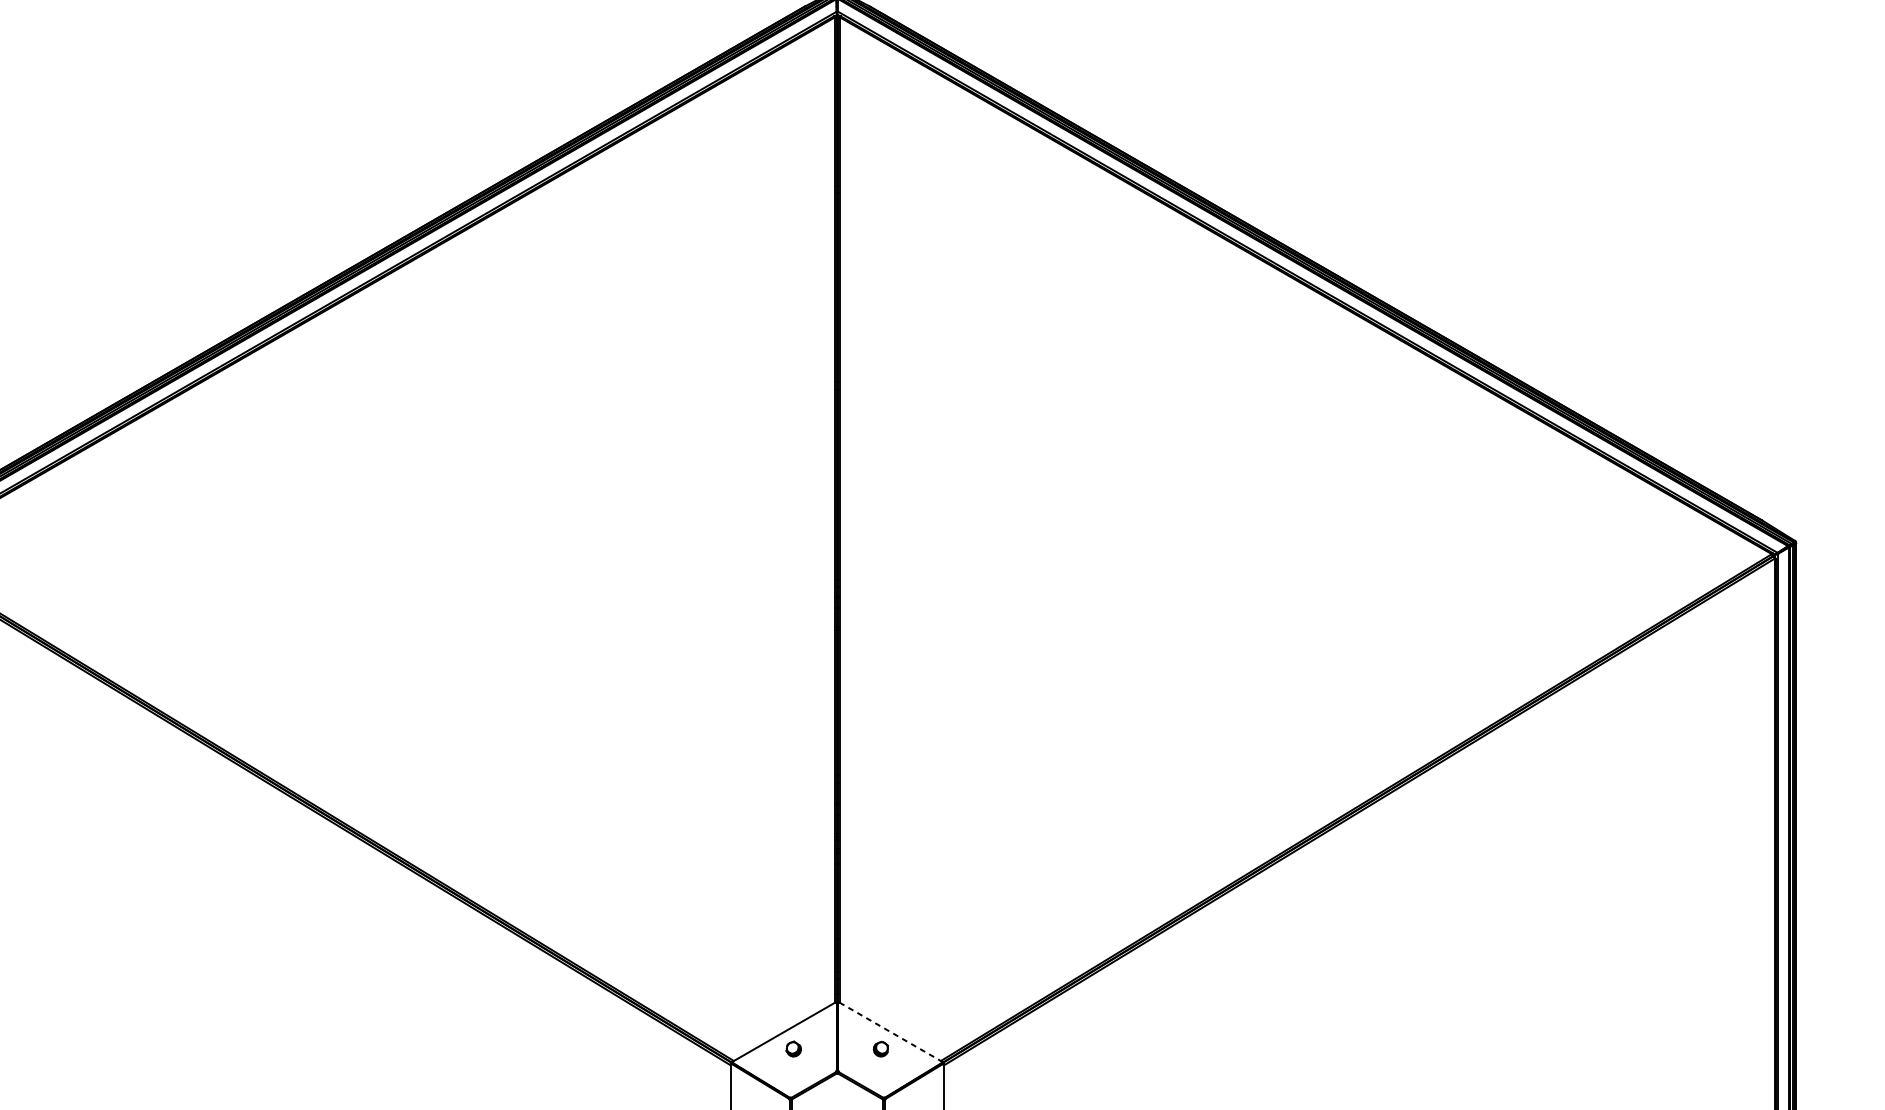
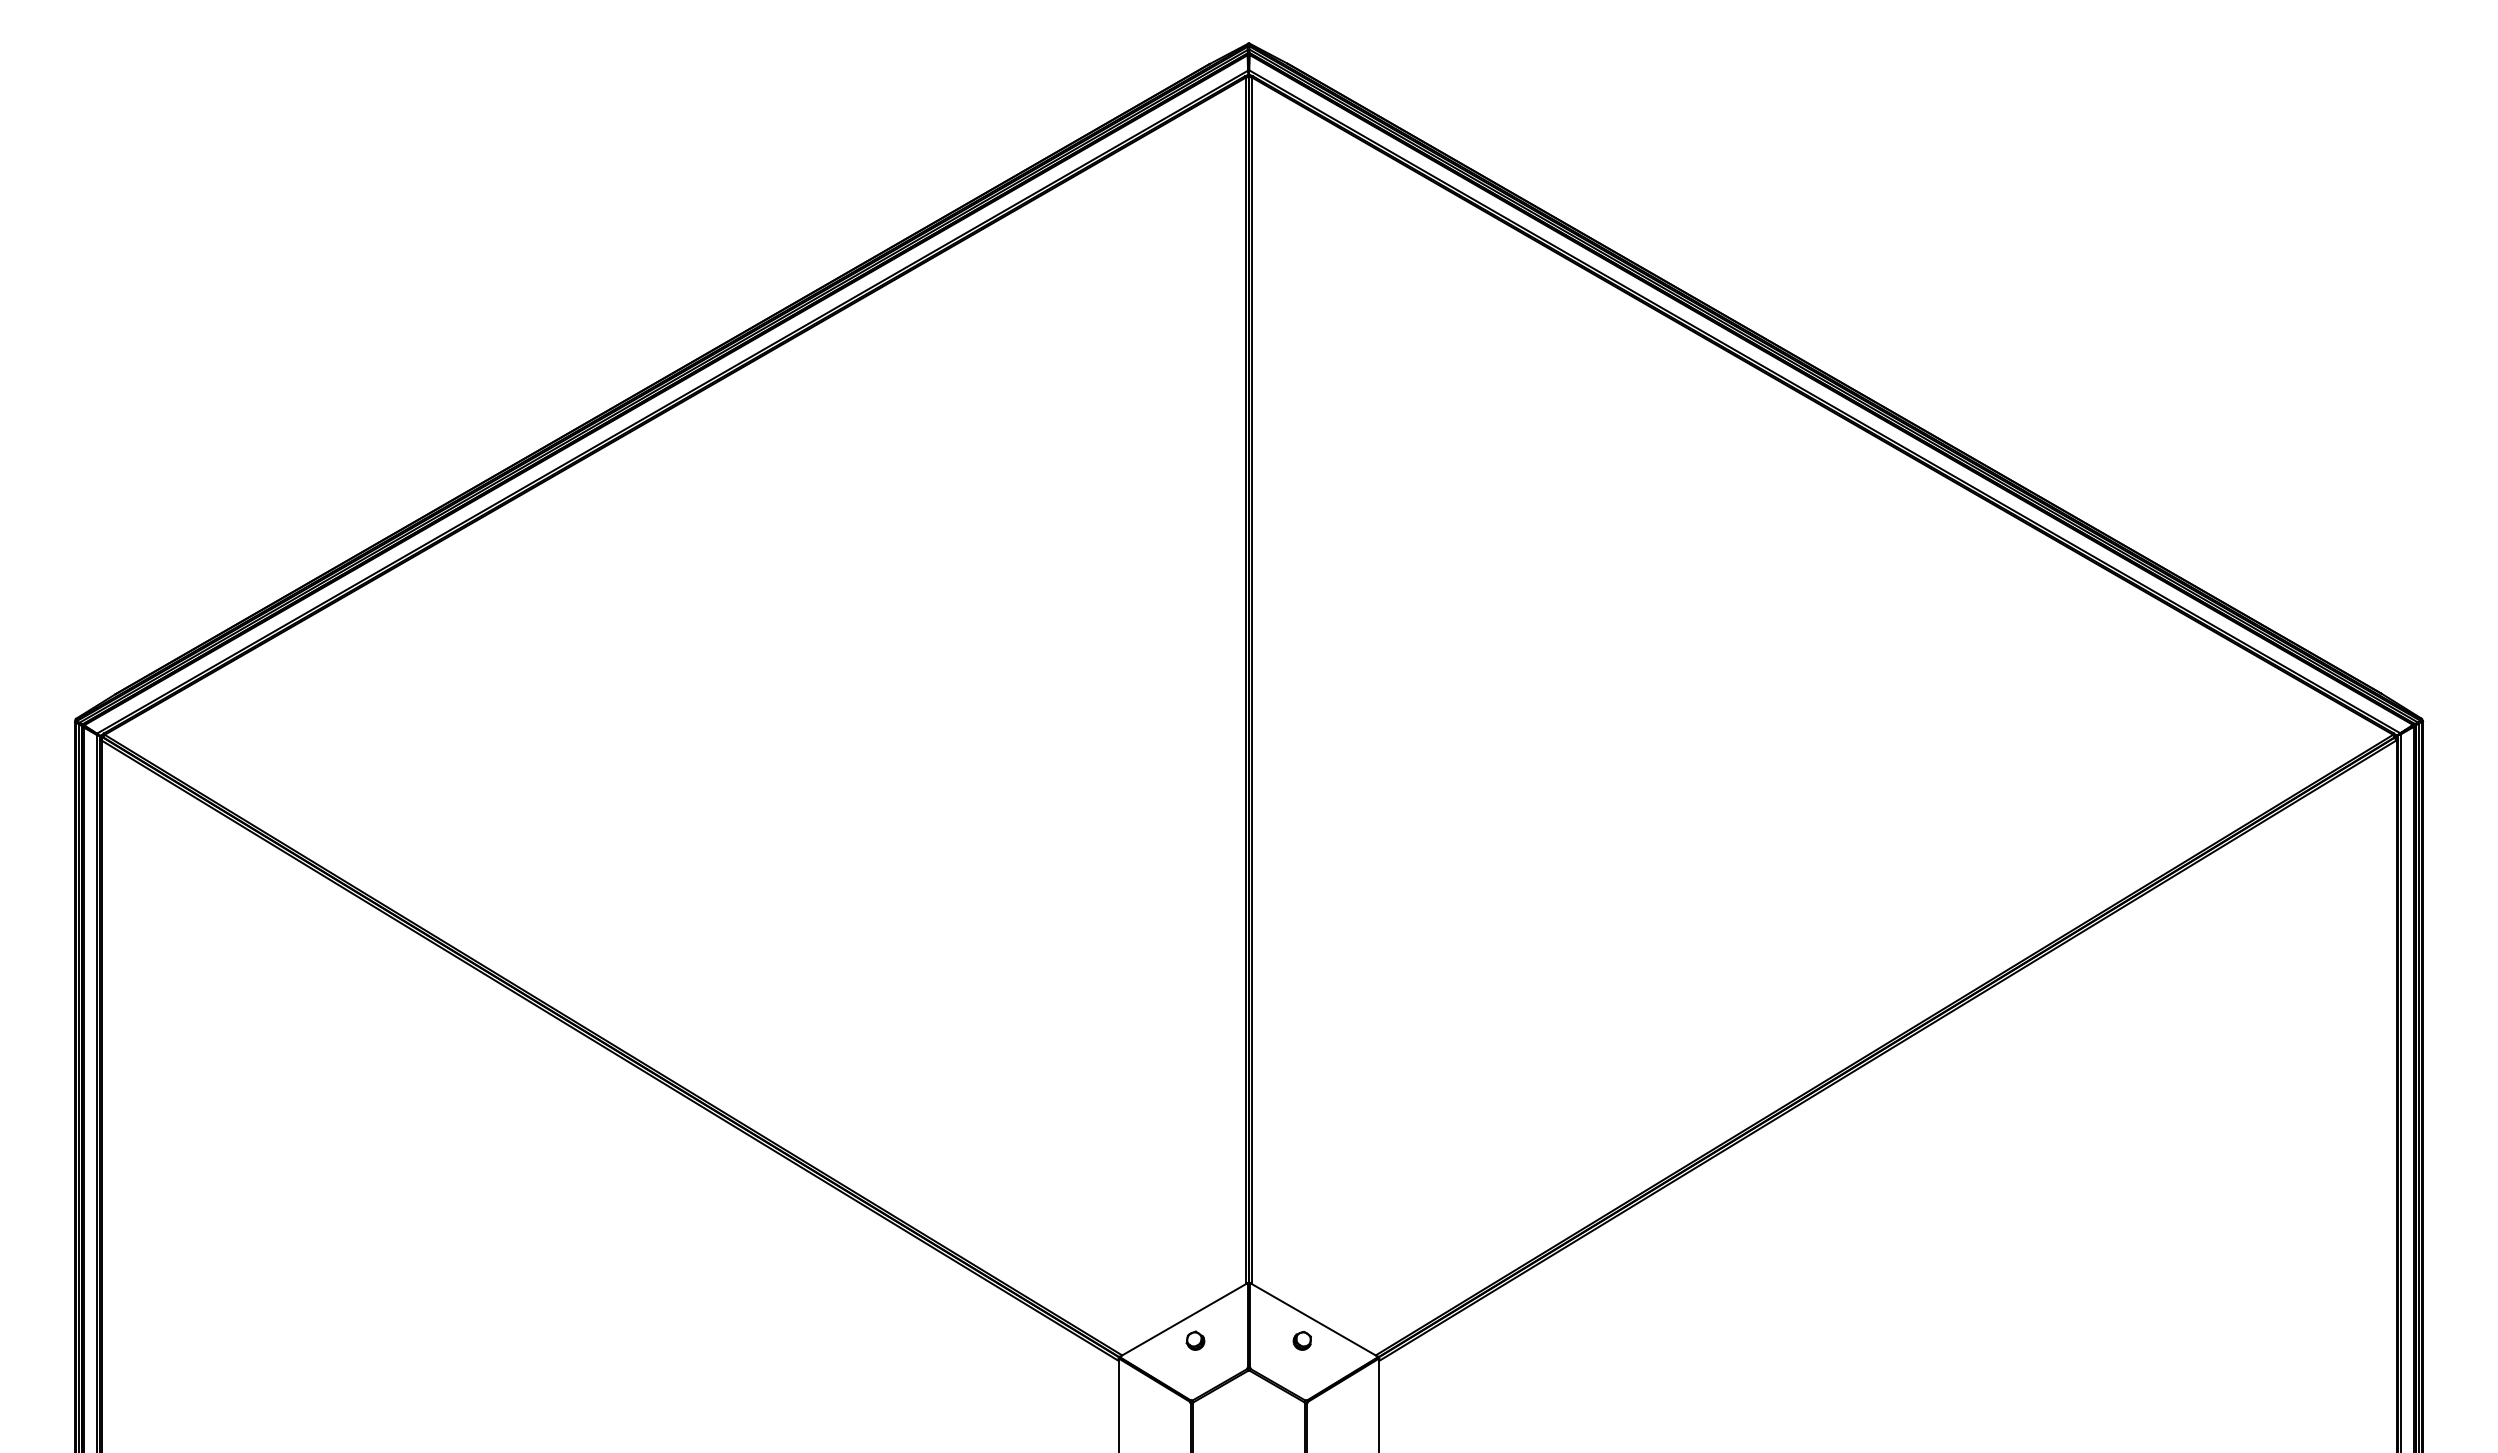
line: (890, 1031) -> (1313, 1319), dashed -> solid

